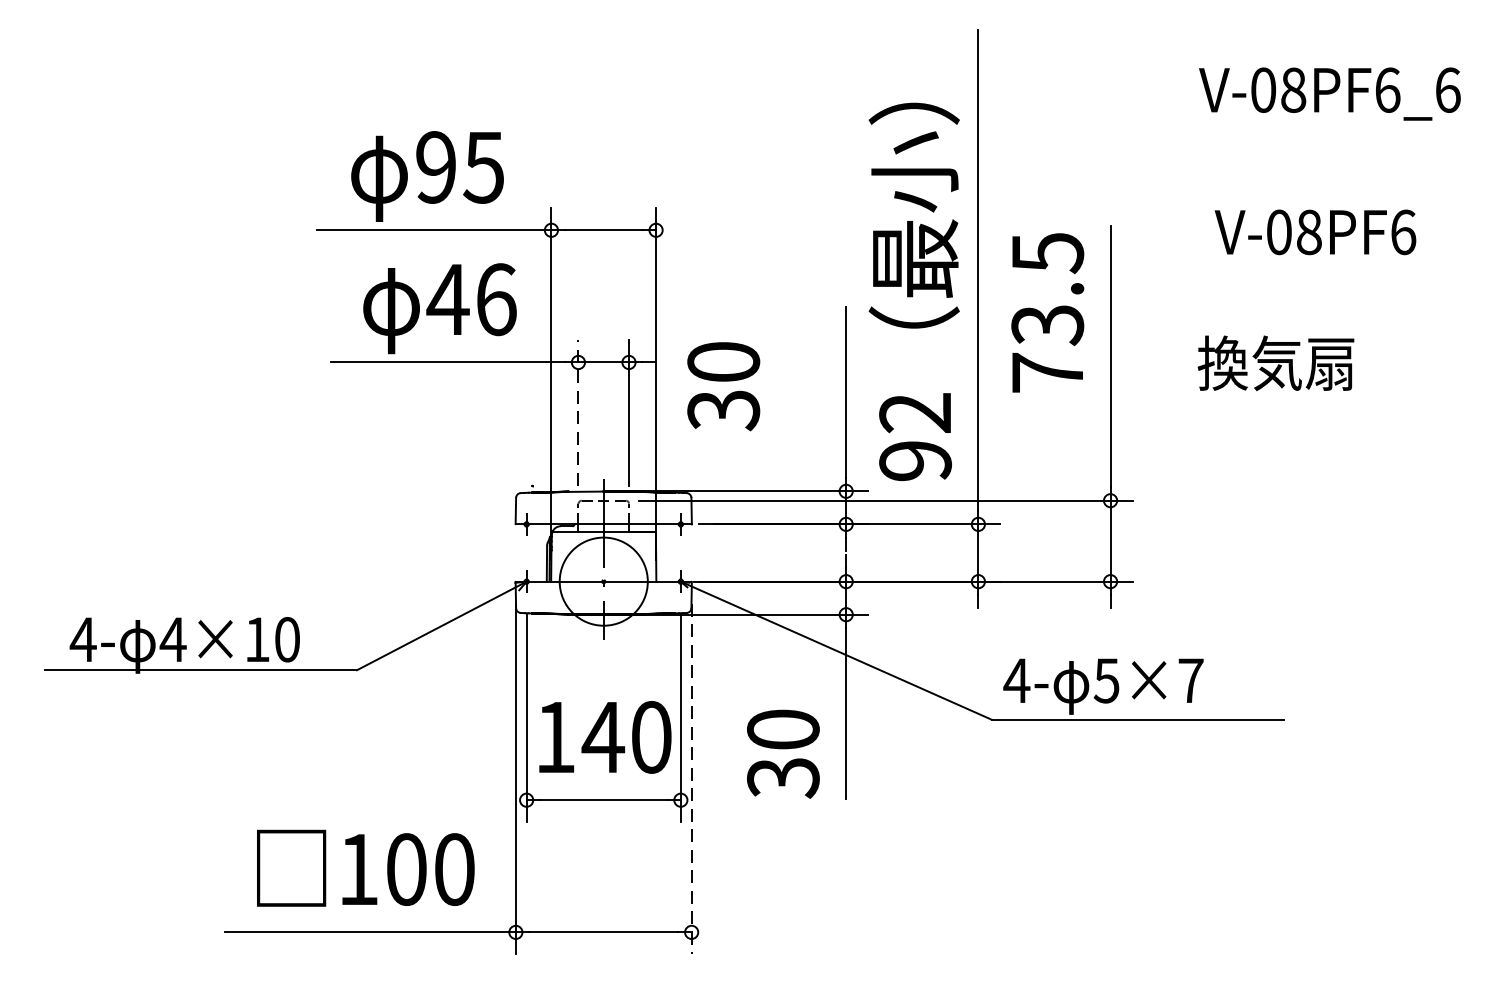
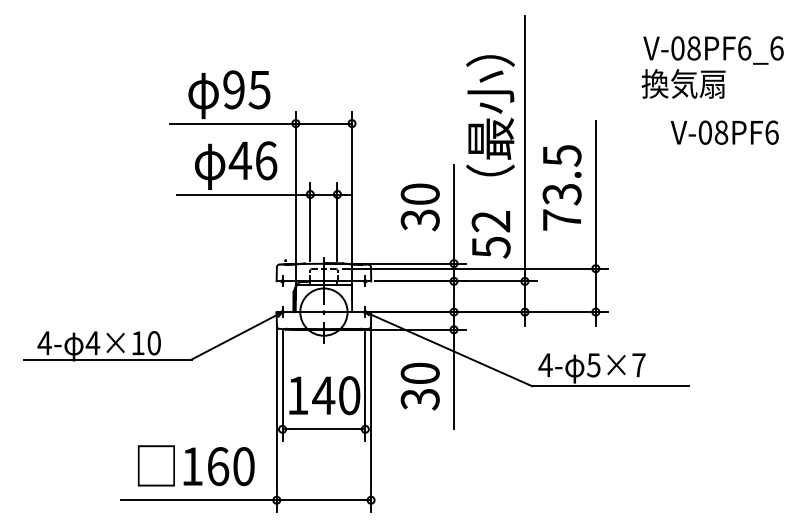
text: (1314, 231) -> (724, 132), moved
text: (1046, 312) -> (561, 187), moved
text: (1275, 362) -> (683, 83), moved
text: (722, 386) -> (419, 207), moved
line: (578, 412) -> (310, 221), dashed -> solid
text: (914, 461) -> (490, 247), 92 -> 52
text: (781, 753) -> (419, 386), moved
line: (692, 779) -> (371, 418), dashed -> solid
text: (407, 869) -> (218, 466), 100 -> 160

